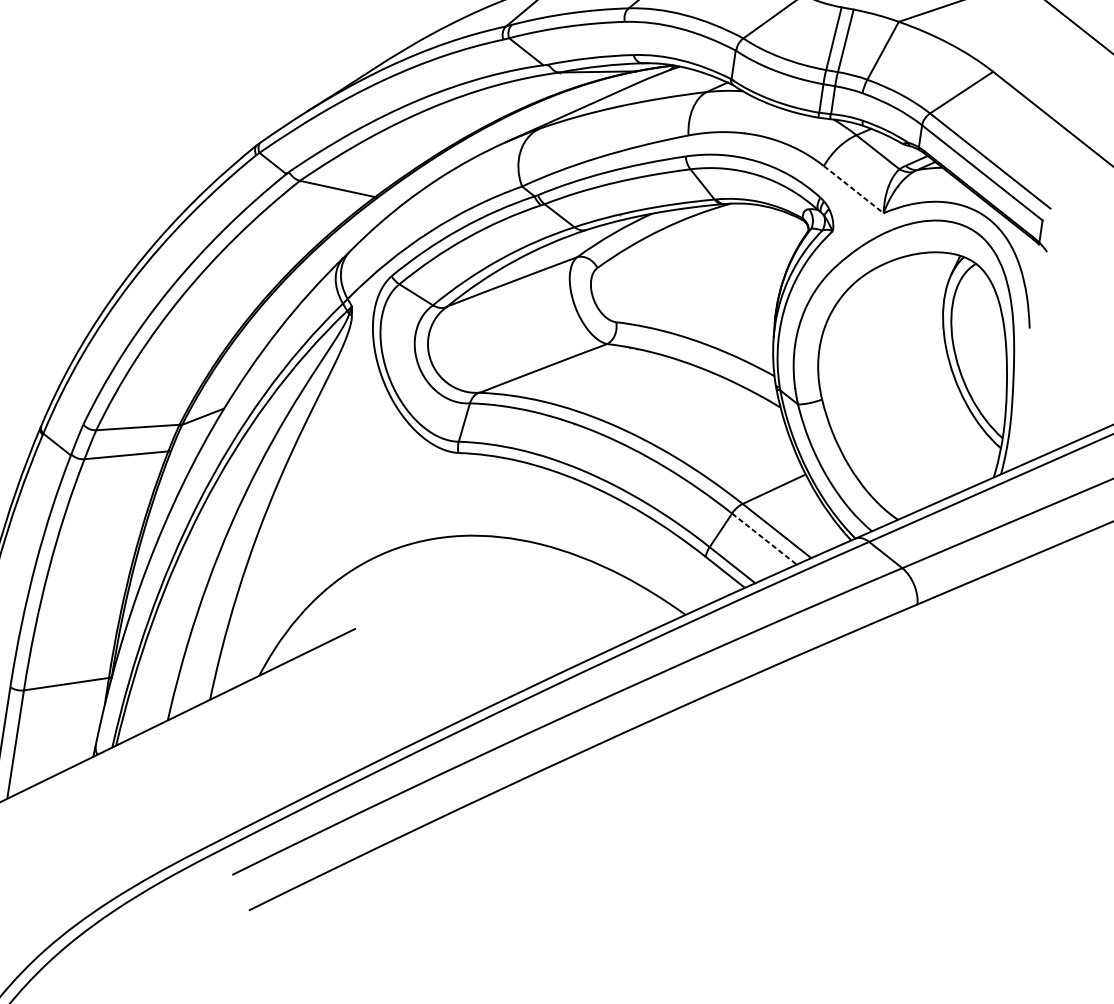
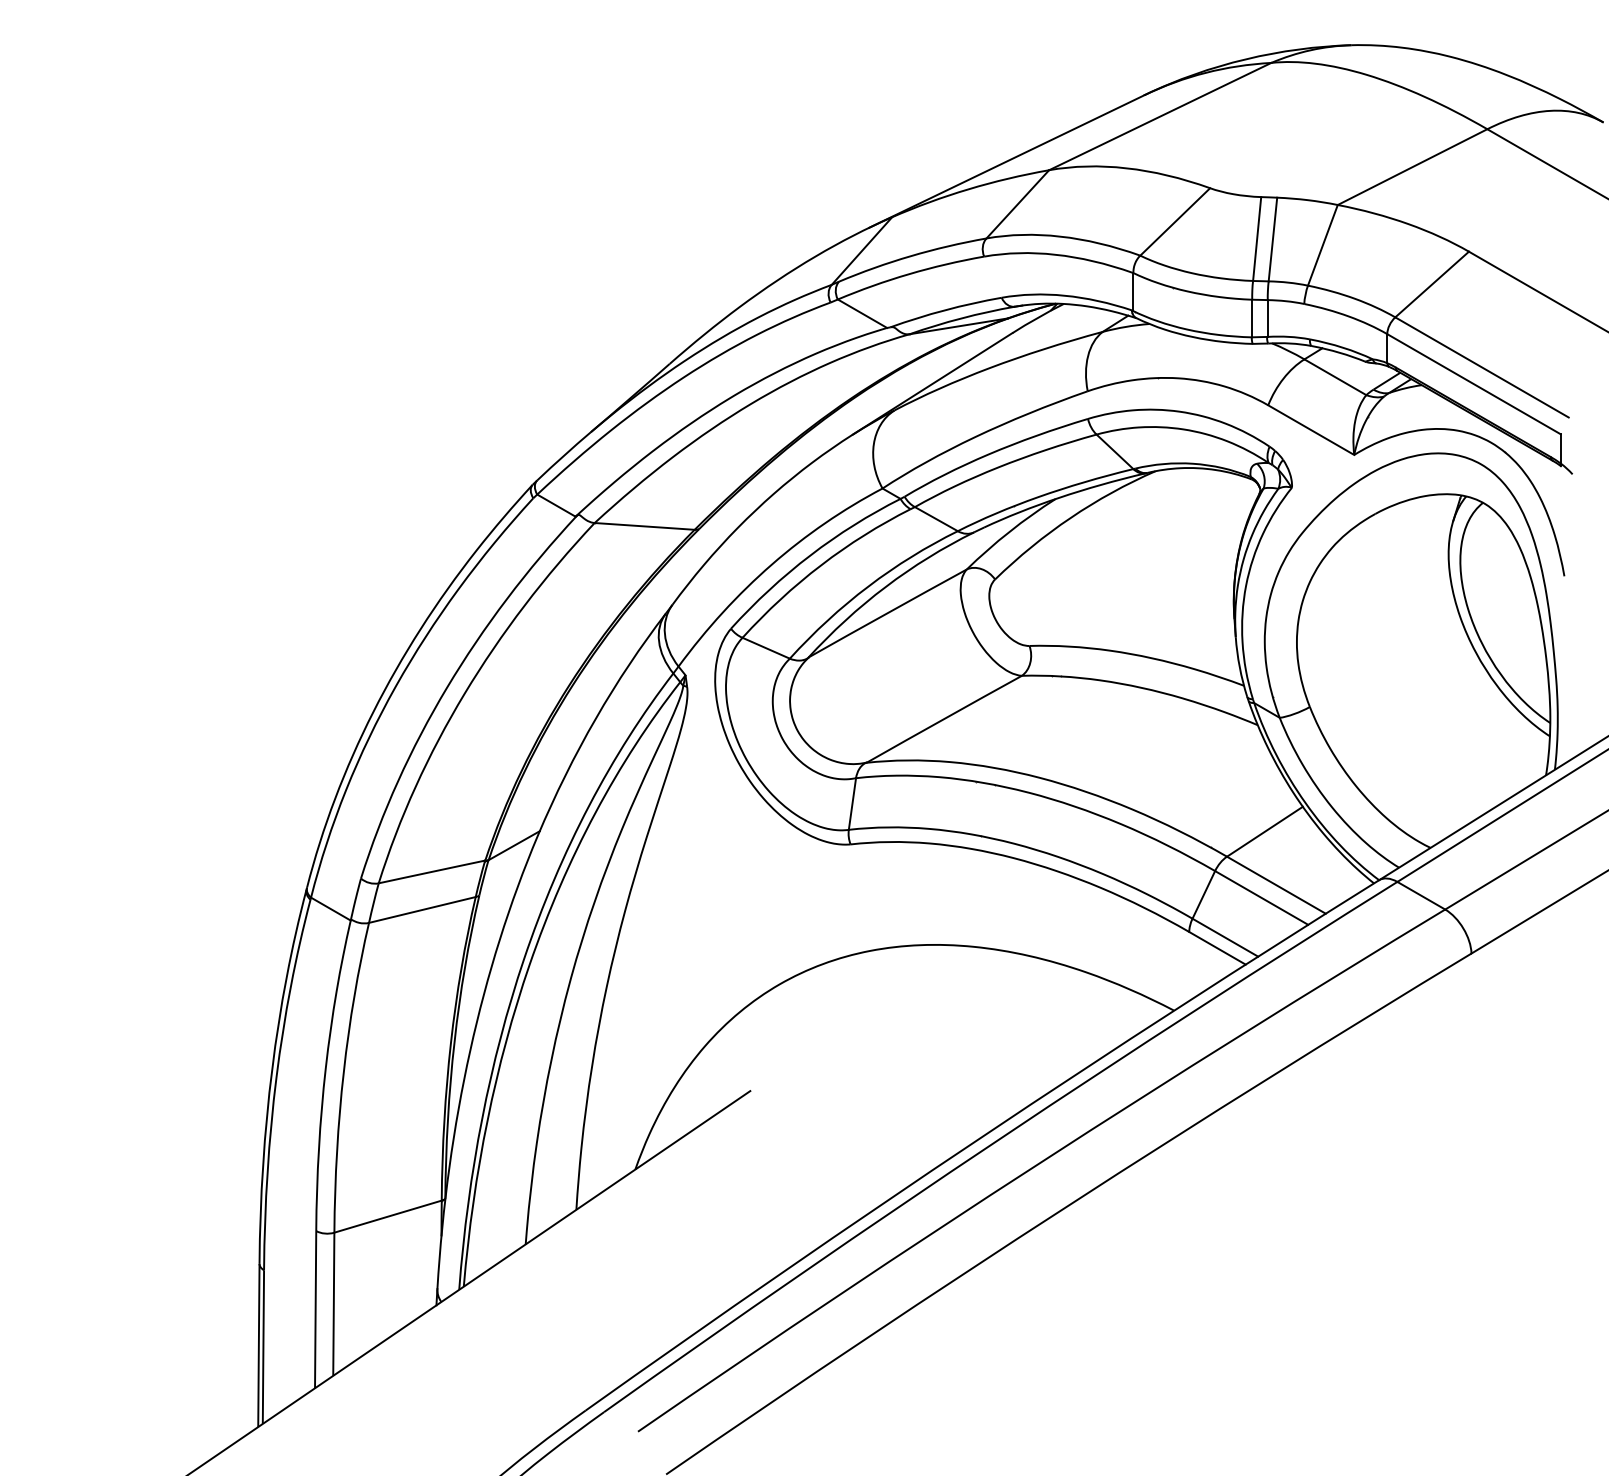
line: (853, 189) -> (1311, 430), dashed -> solid
line: (764, 538) -> (1261, 897), dashed -> solid

